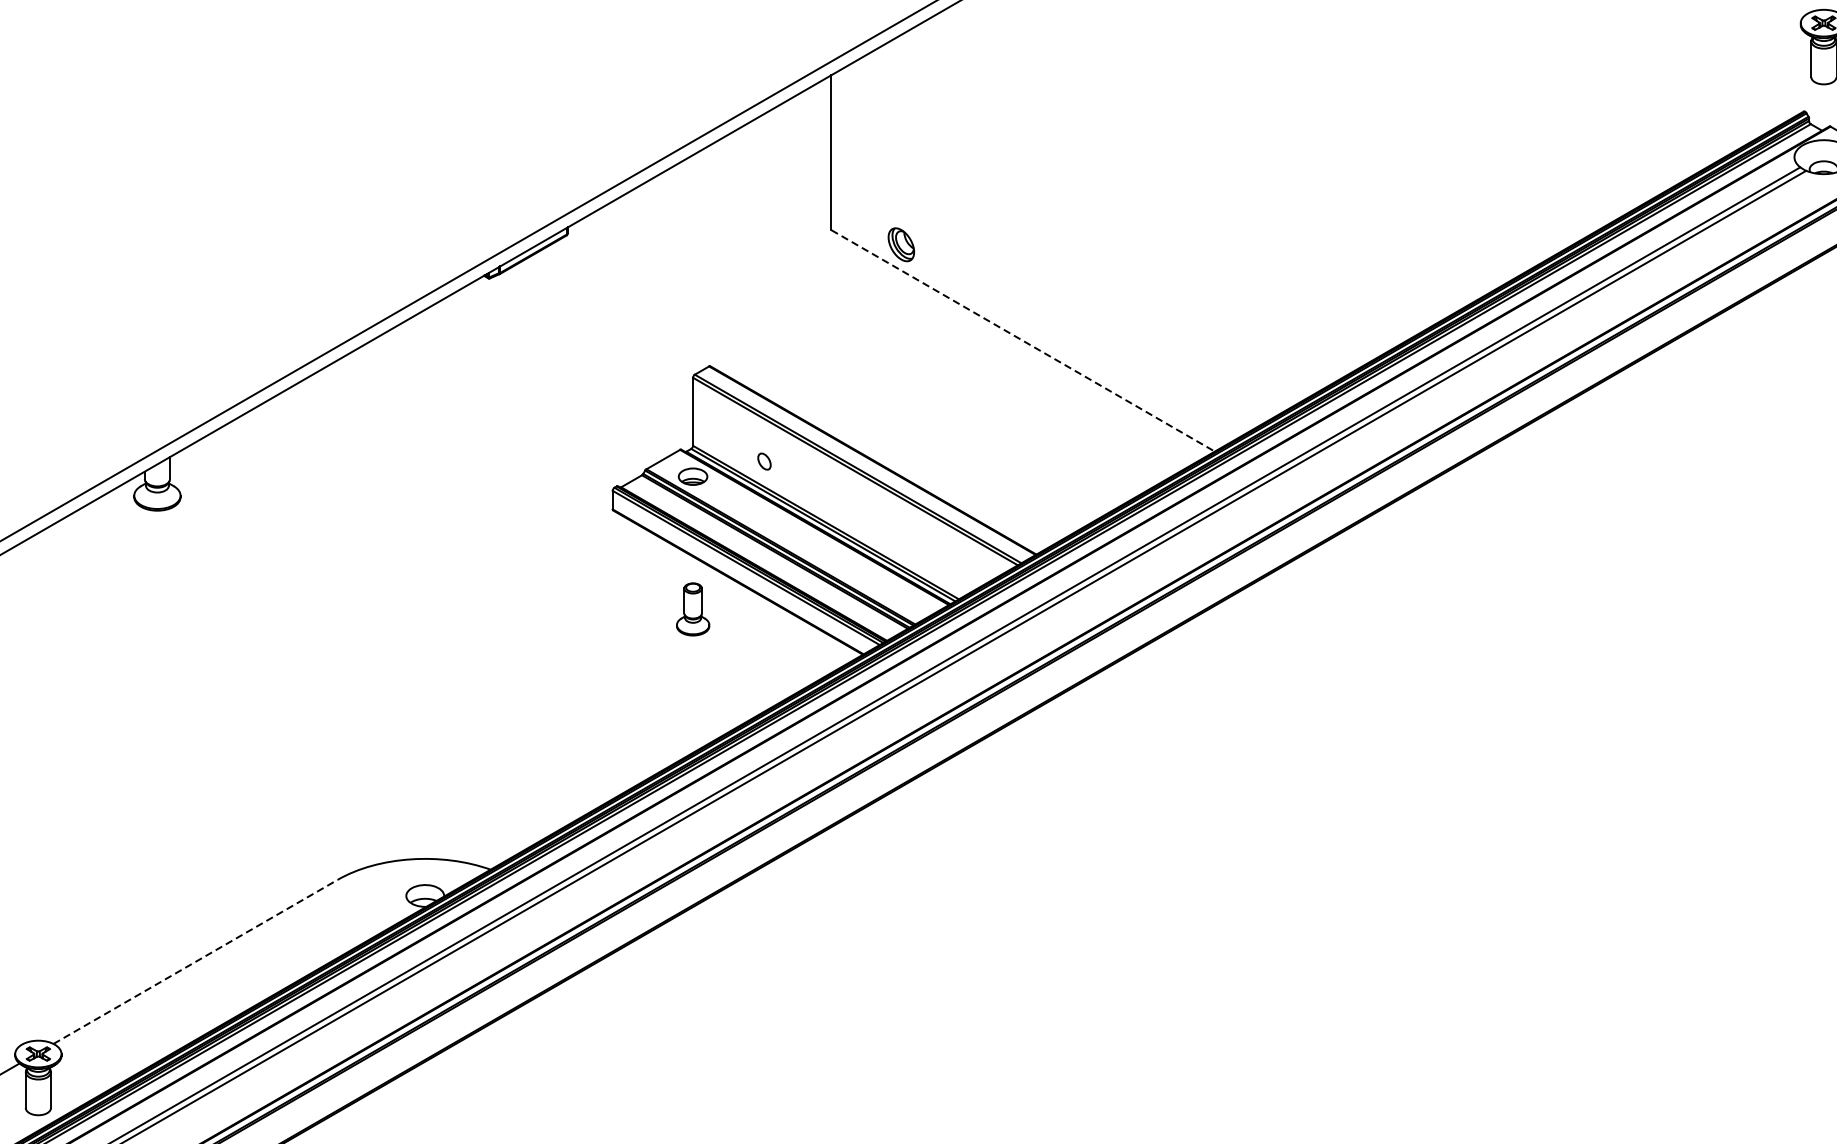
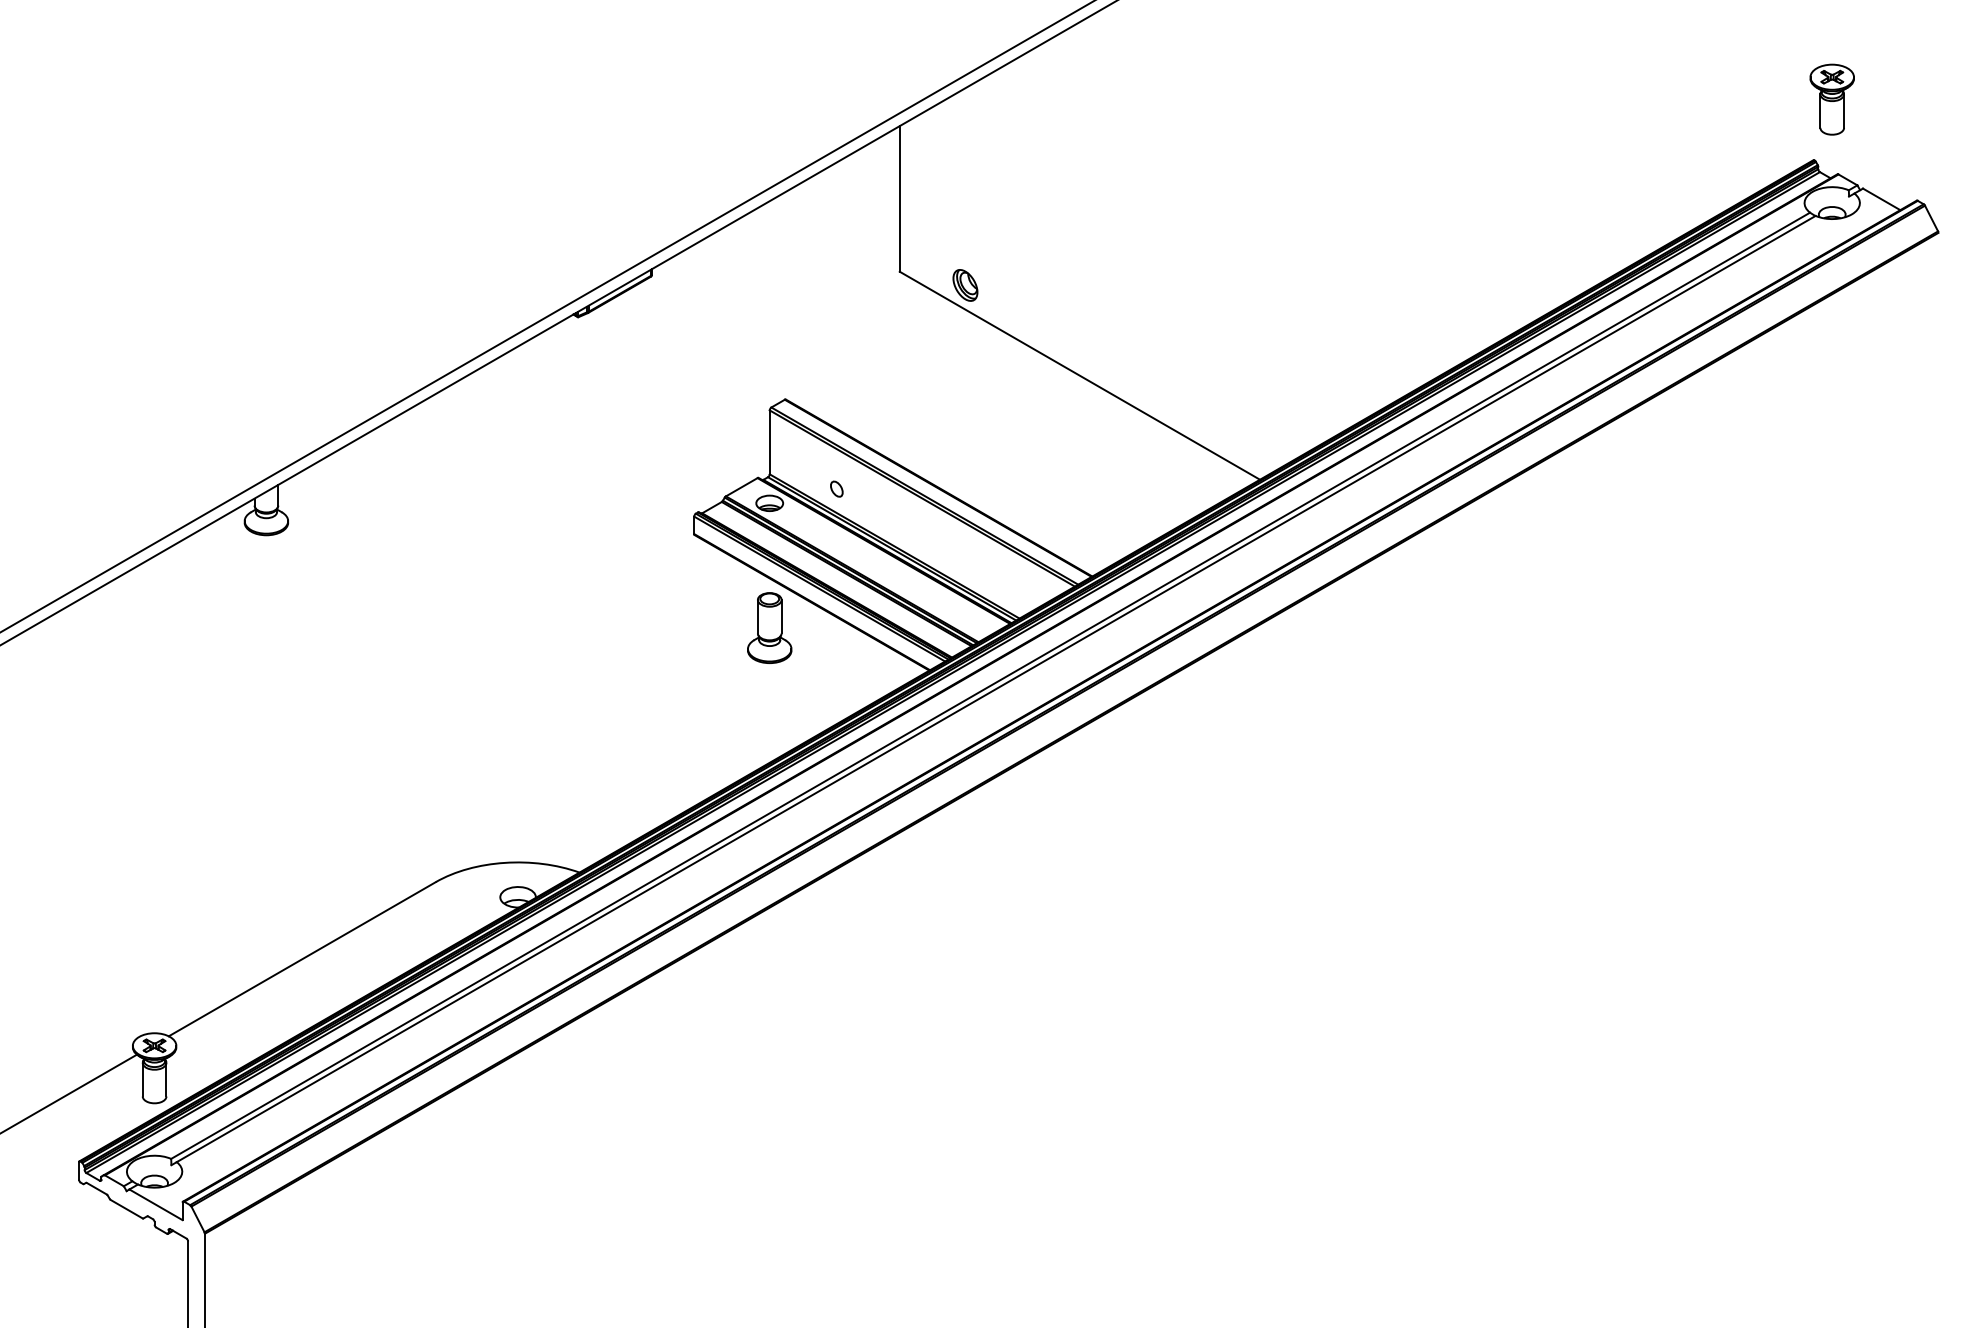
line: (1023, 340) -> (1080, 375), dashed -> solid
part: (692, 608) -> (769, 627), size x1.43
line: (195, 961) -> (302, 958), dashed -> solid

